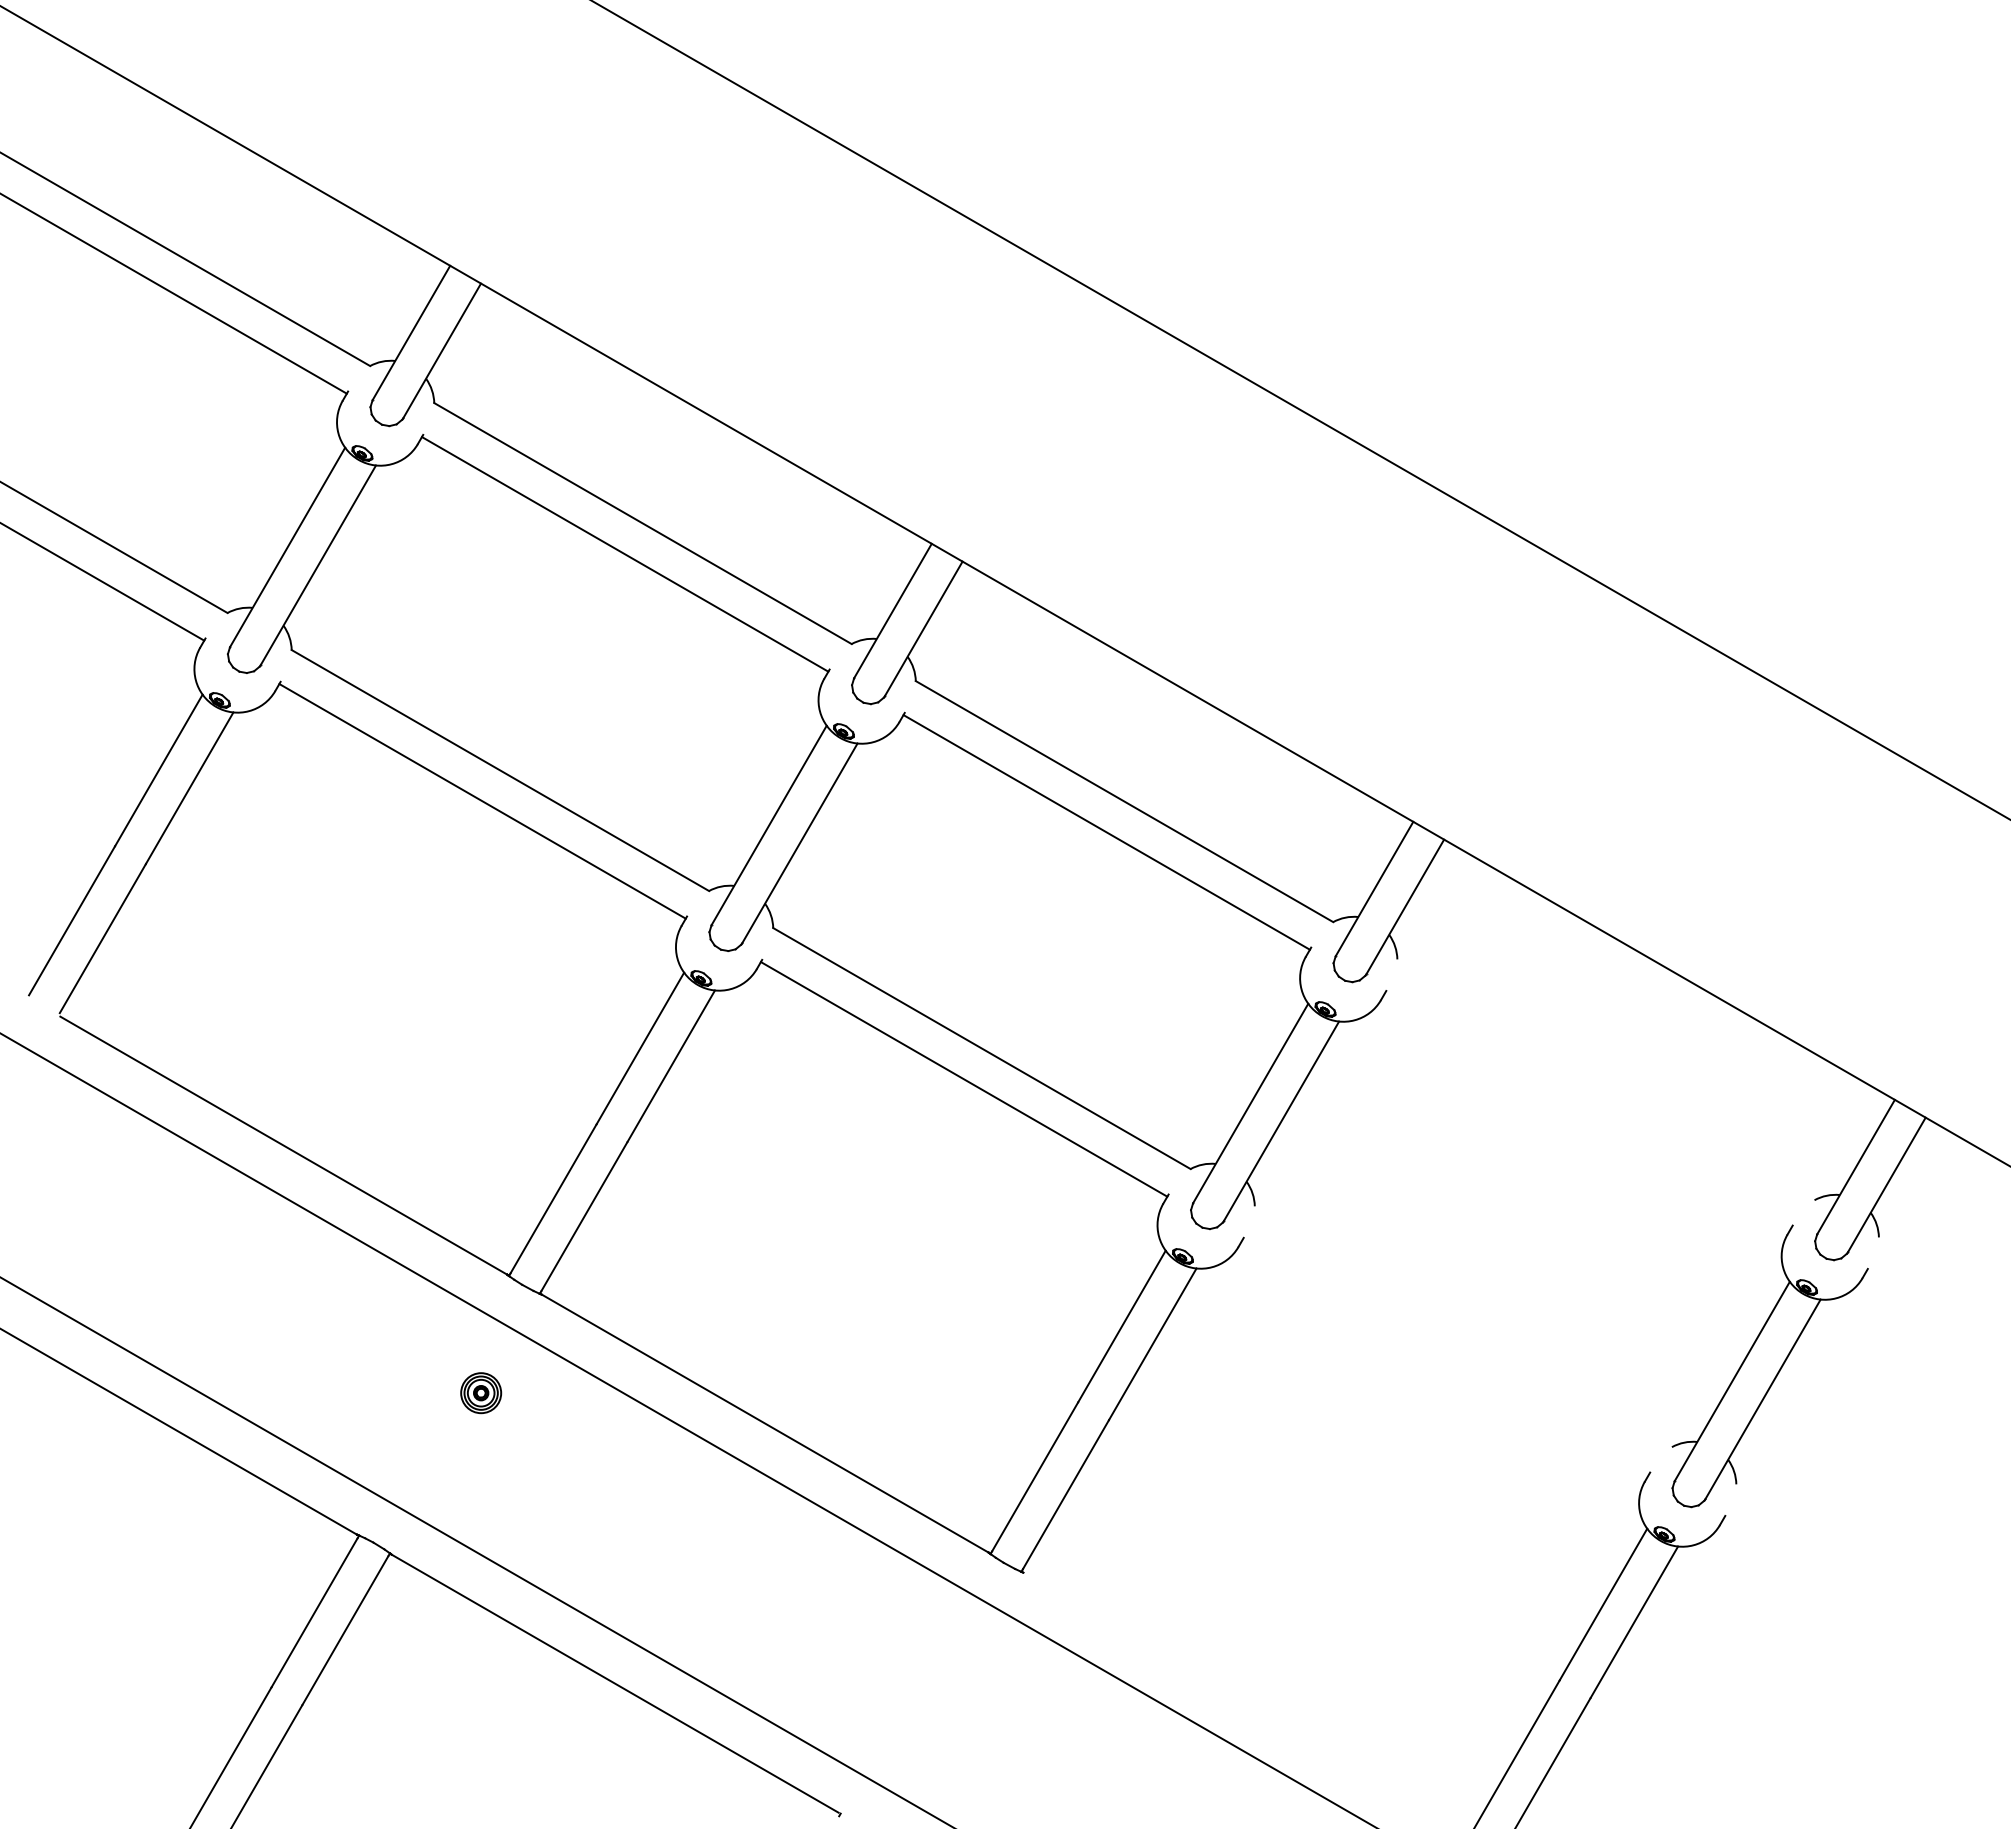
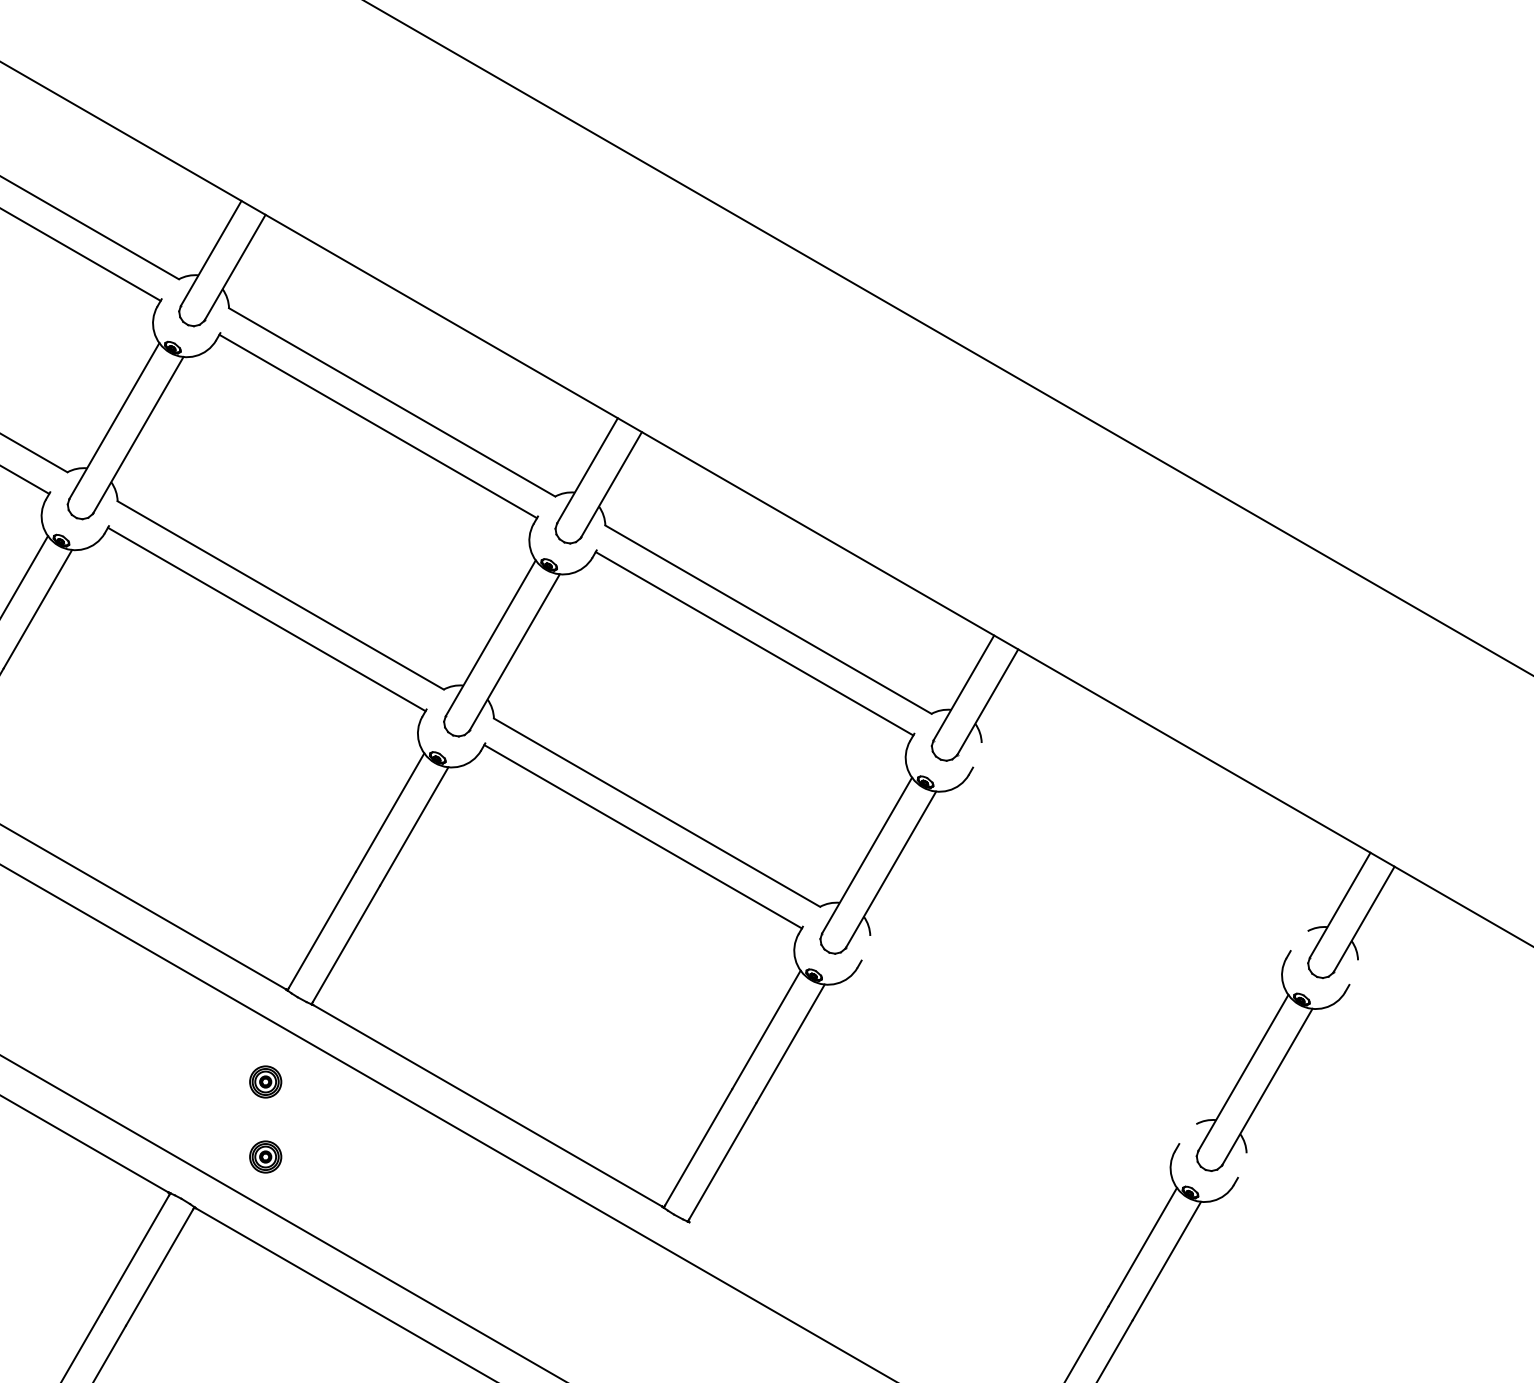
part: (481, 1489) -> (265, 1157), added

